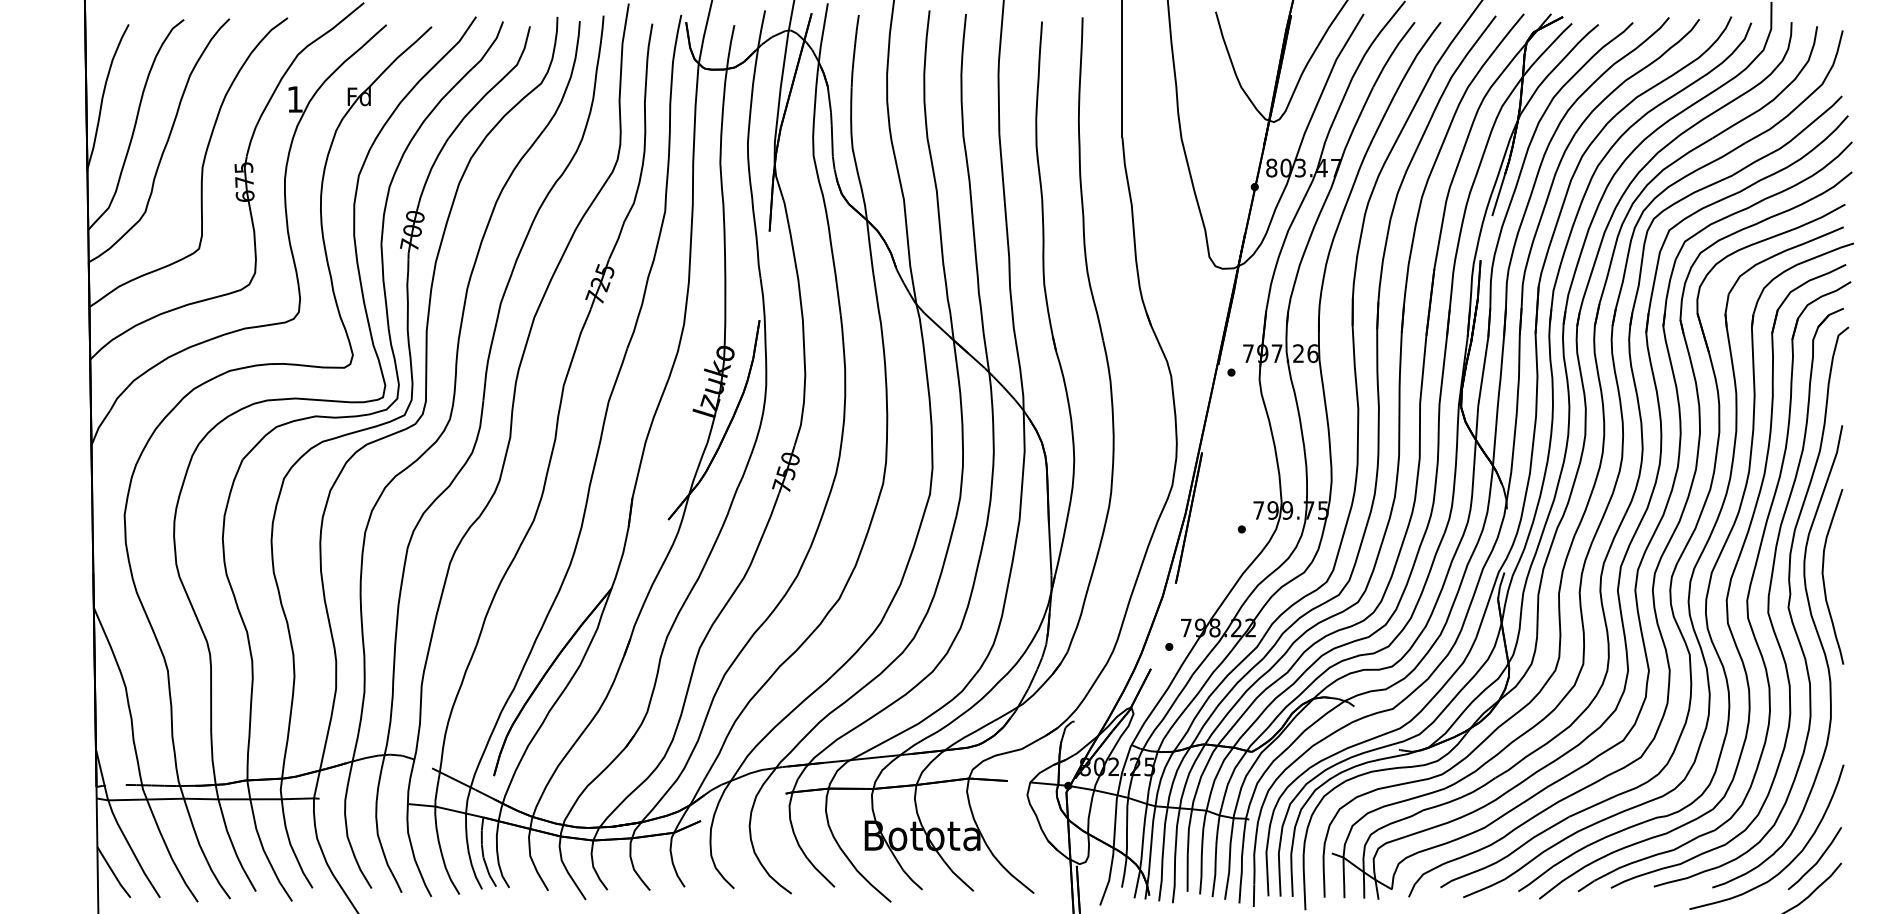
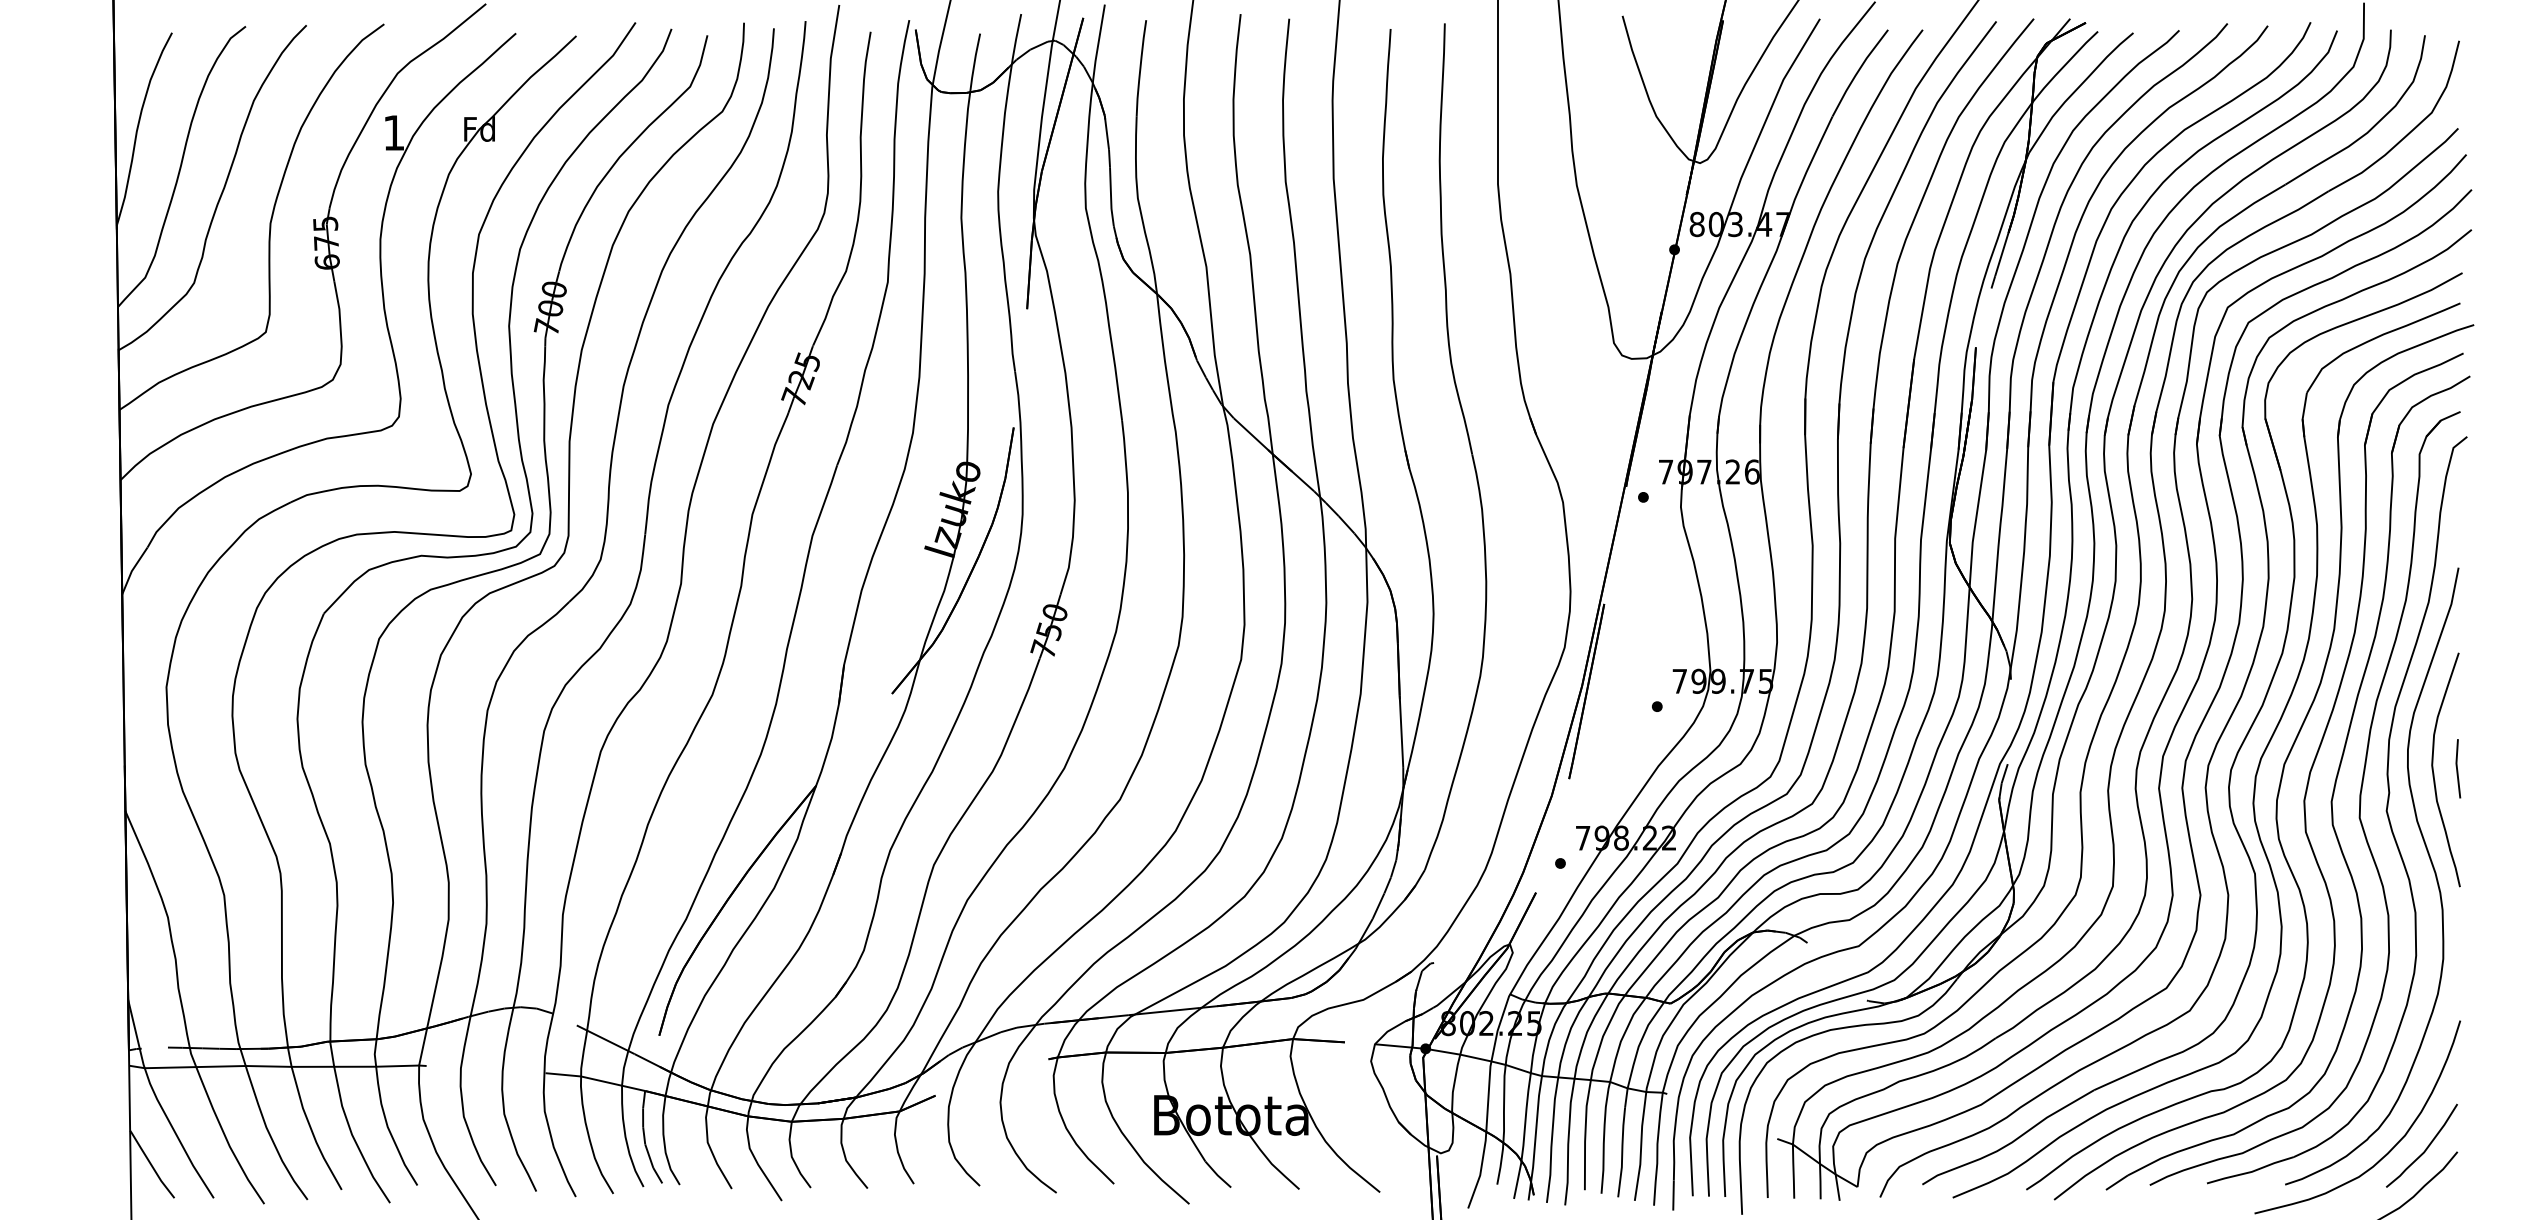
line: (1841, 575) -> (2457, 768), added

